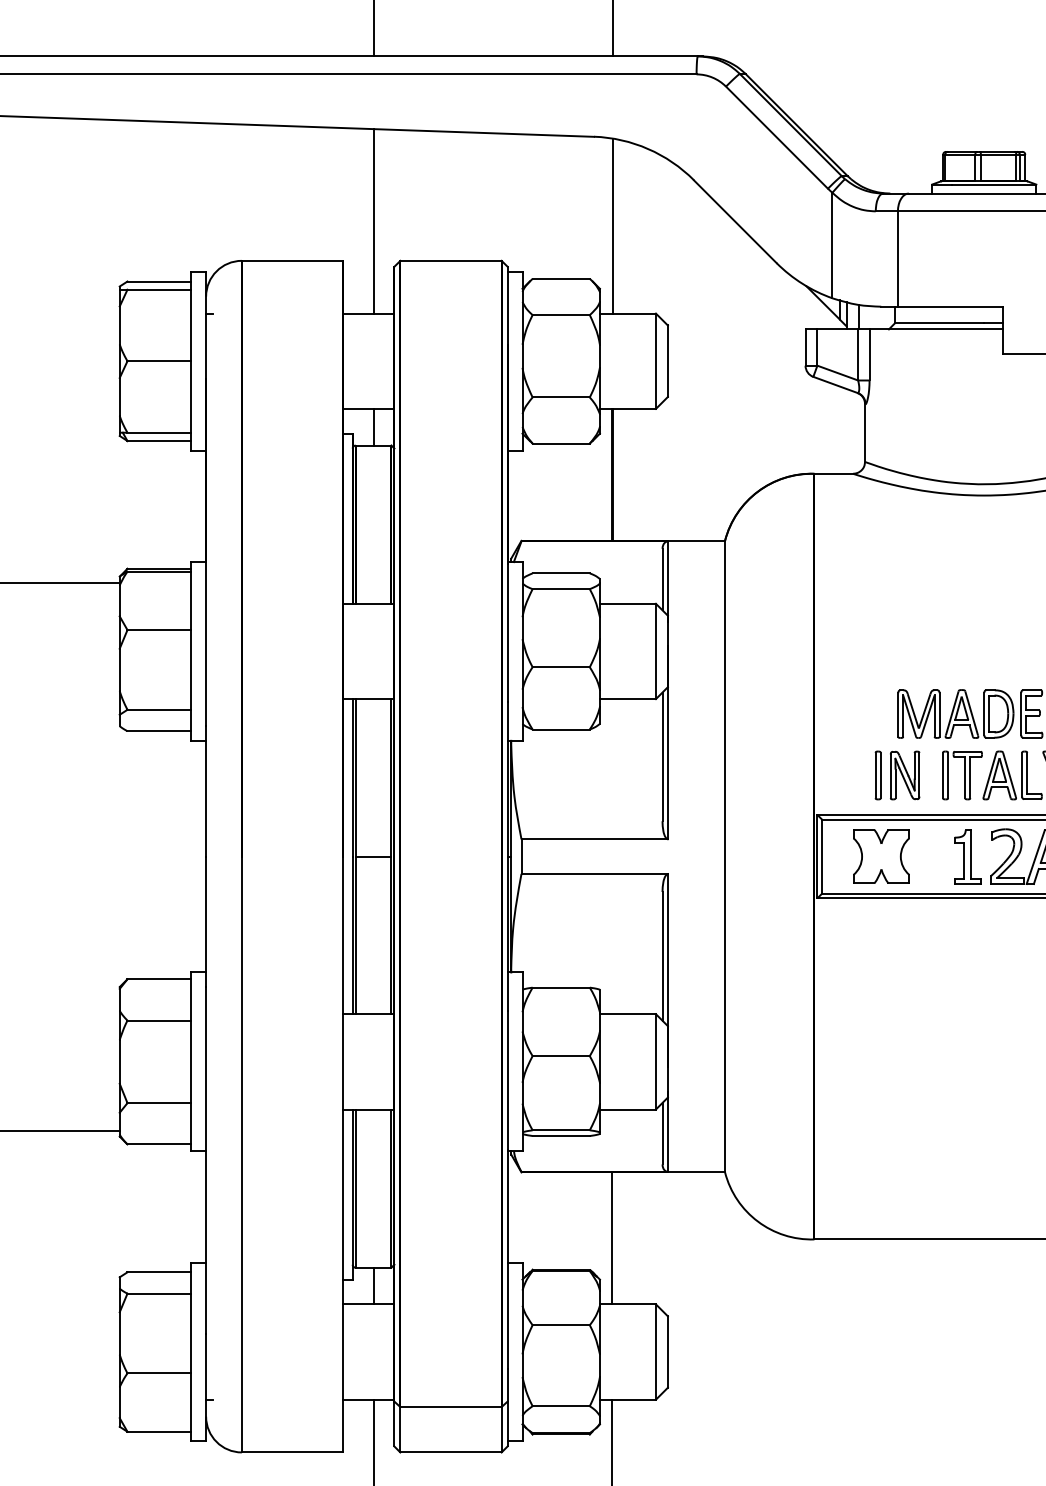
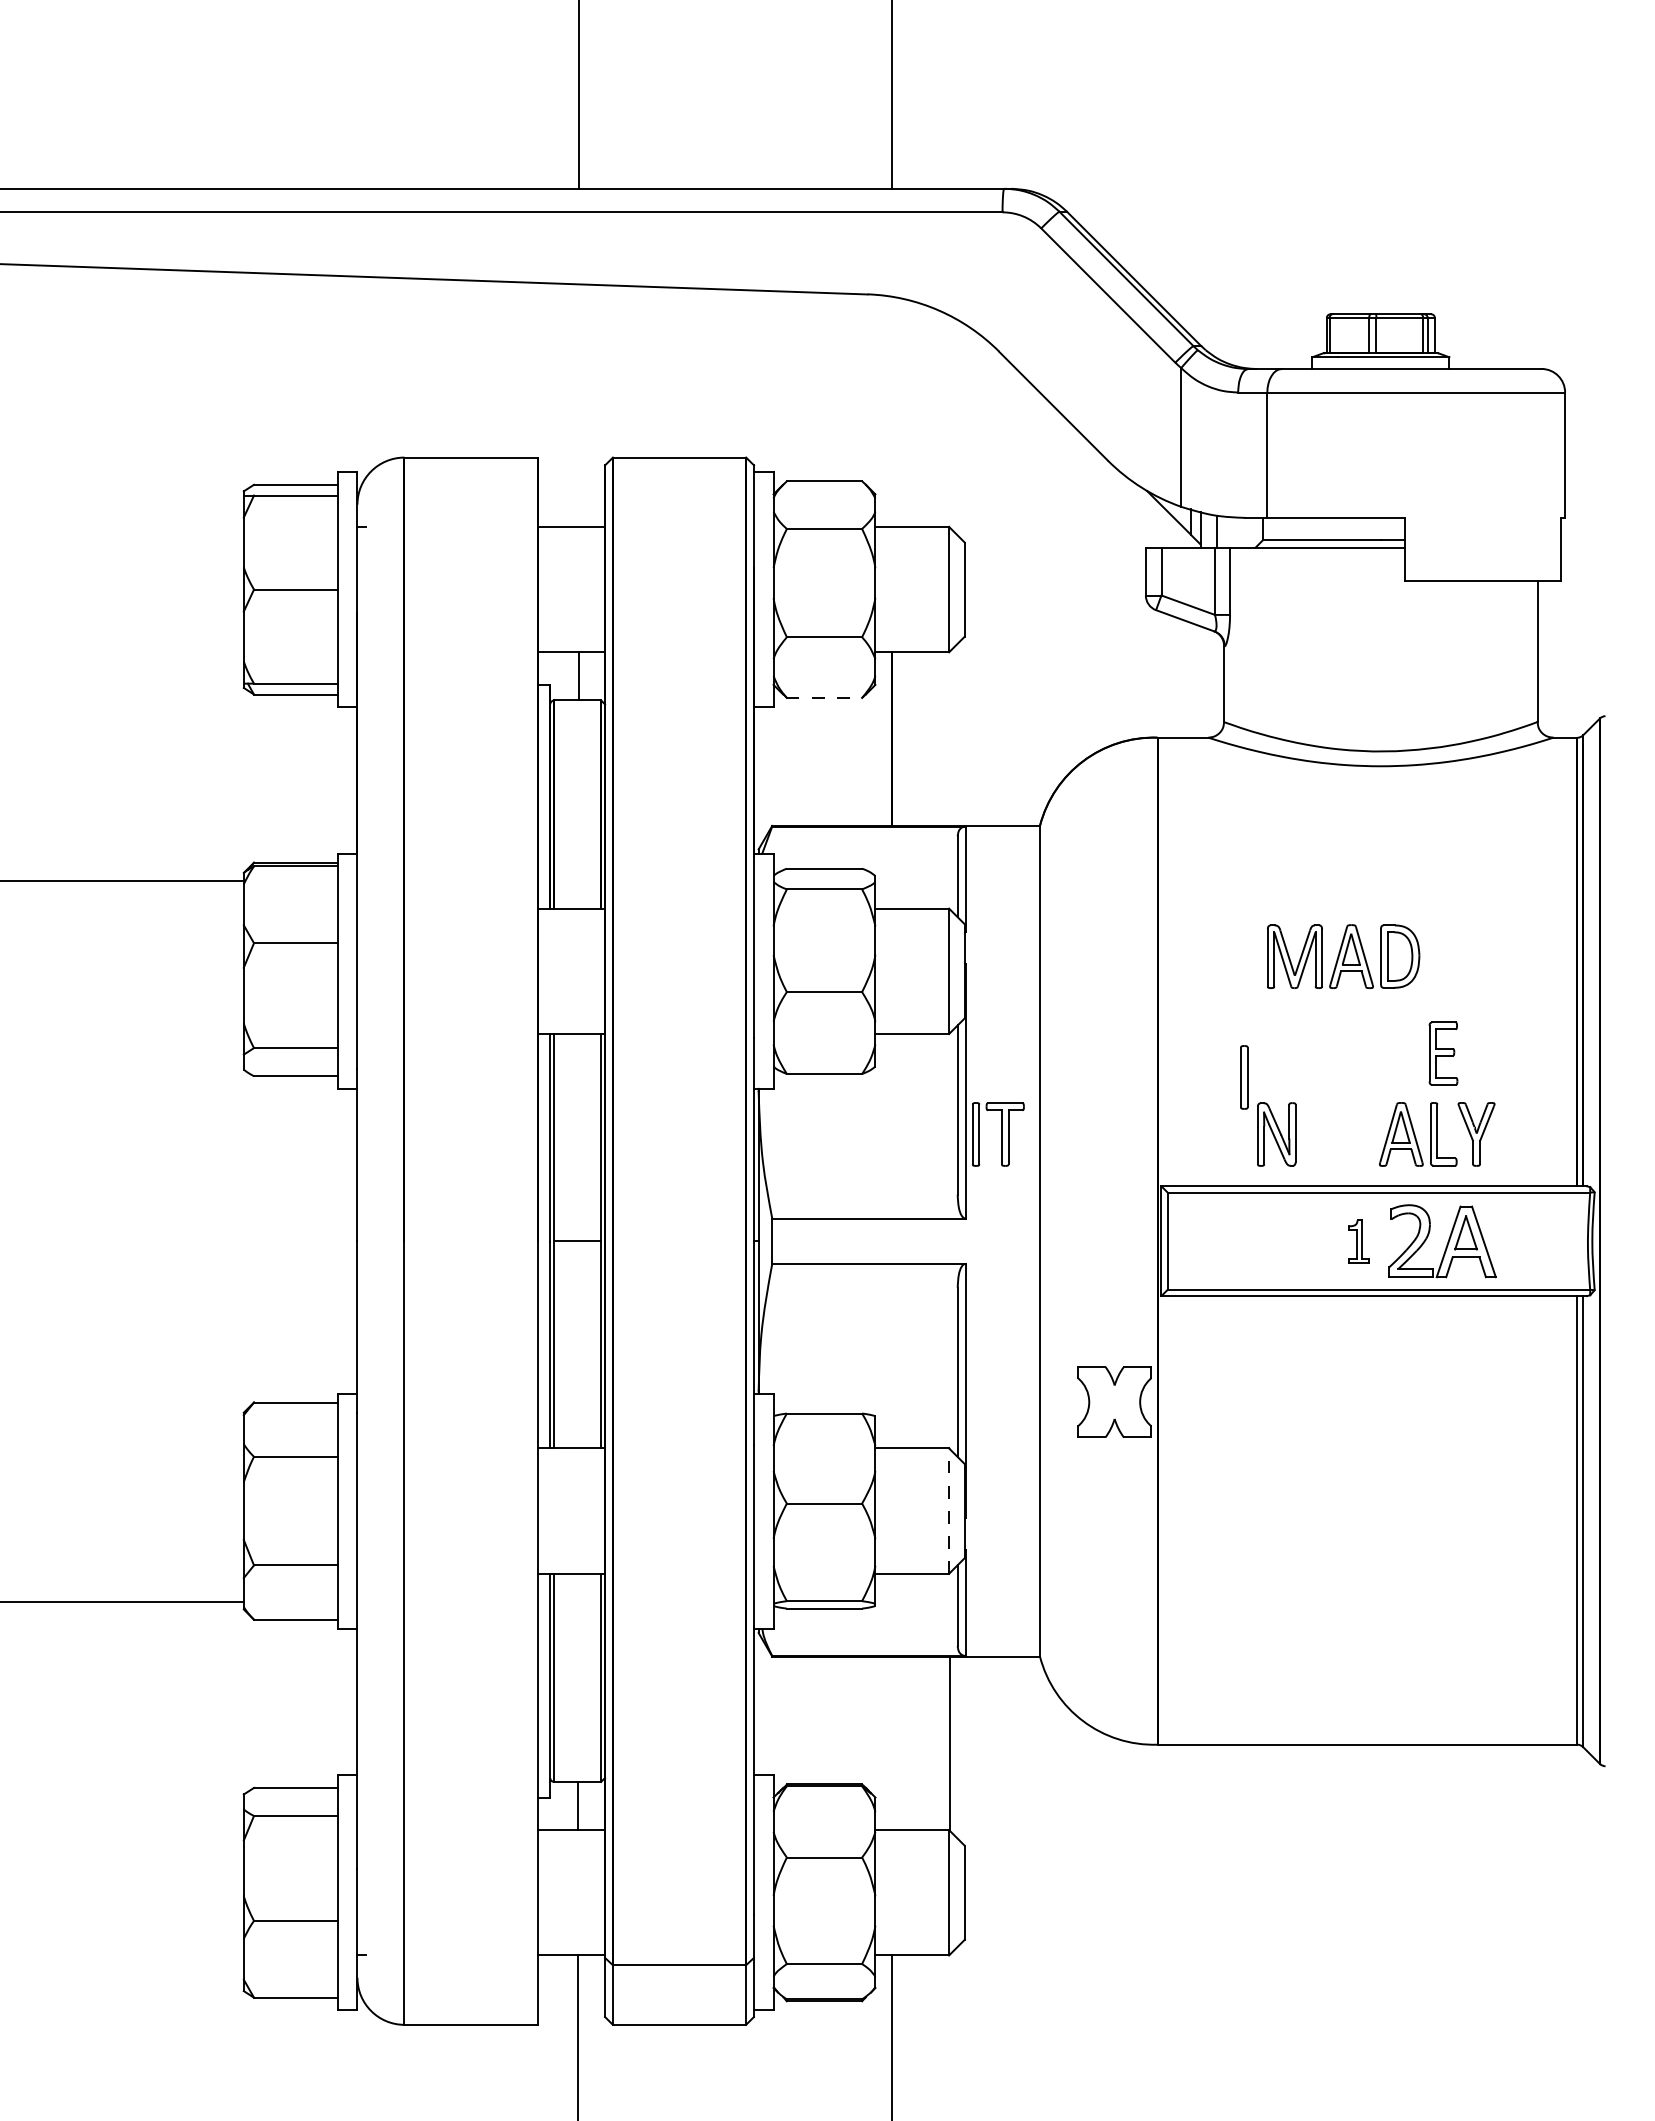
line: (374, 221) -> (578, 405), removed
line: (612, 225) -> (891, 411), removed
line: (561, 443) -> (824, 697), solid -> dashed
part: (955, 713) -> (1343, 956), moved
part: (878, 775) -> (1244, 1077), moved
part: (962, 775) -> (998, 1134), moved
part: (881, 856) -> (1114, 1401), moved
part: (967, 856) -> (1358, 1241), size x0.6
line: (656, 1062) -> (949, 1511), solid -> dashed
line: (612, 1238) -> (949, 1743), moved

